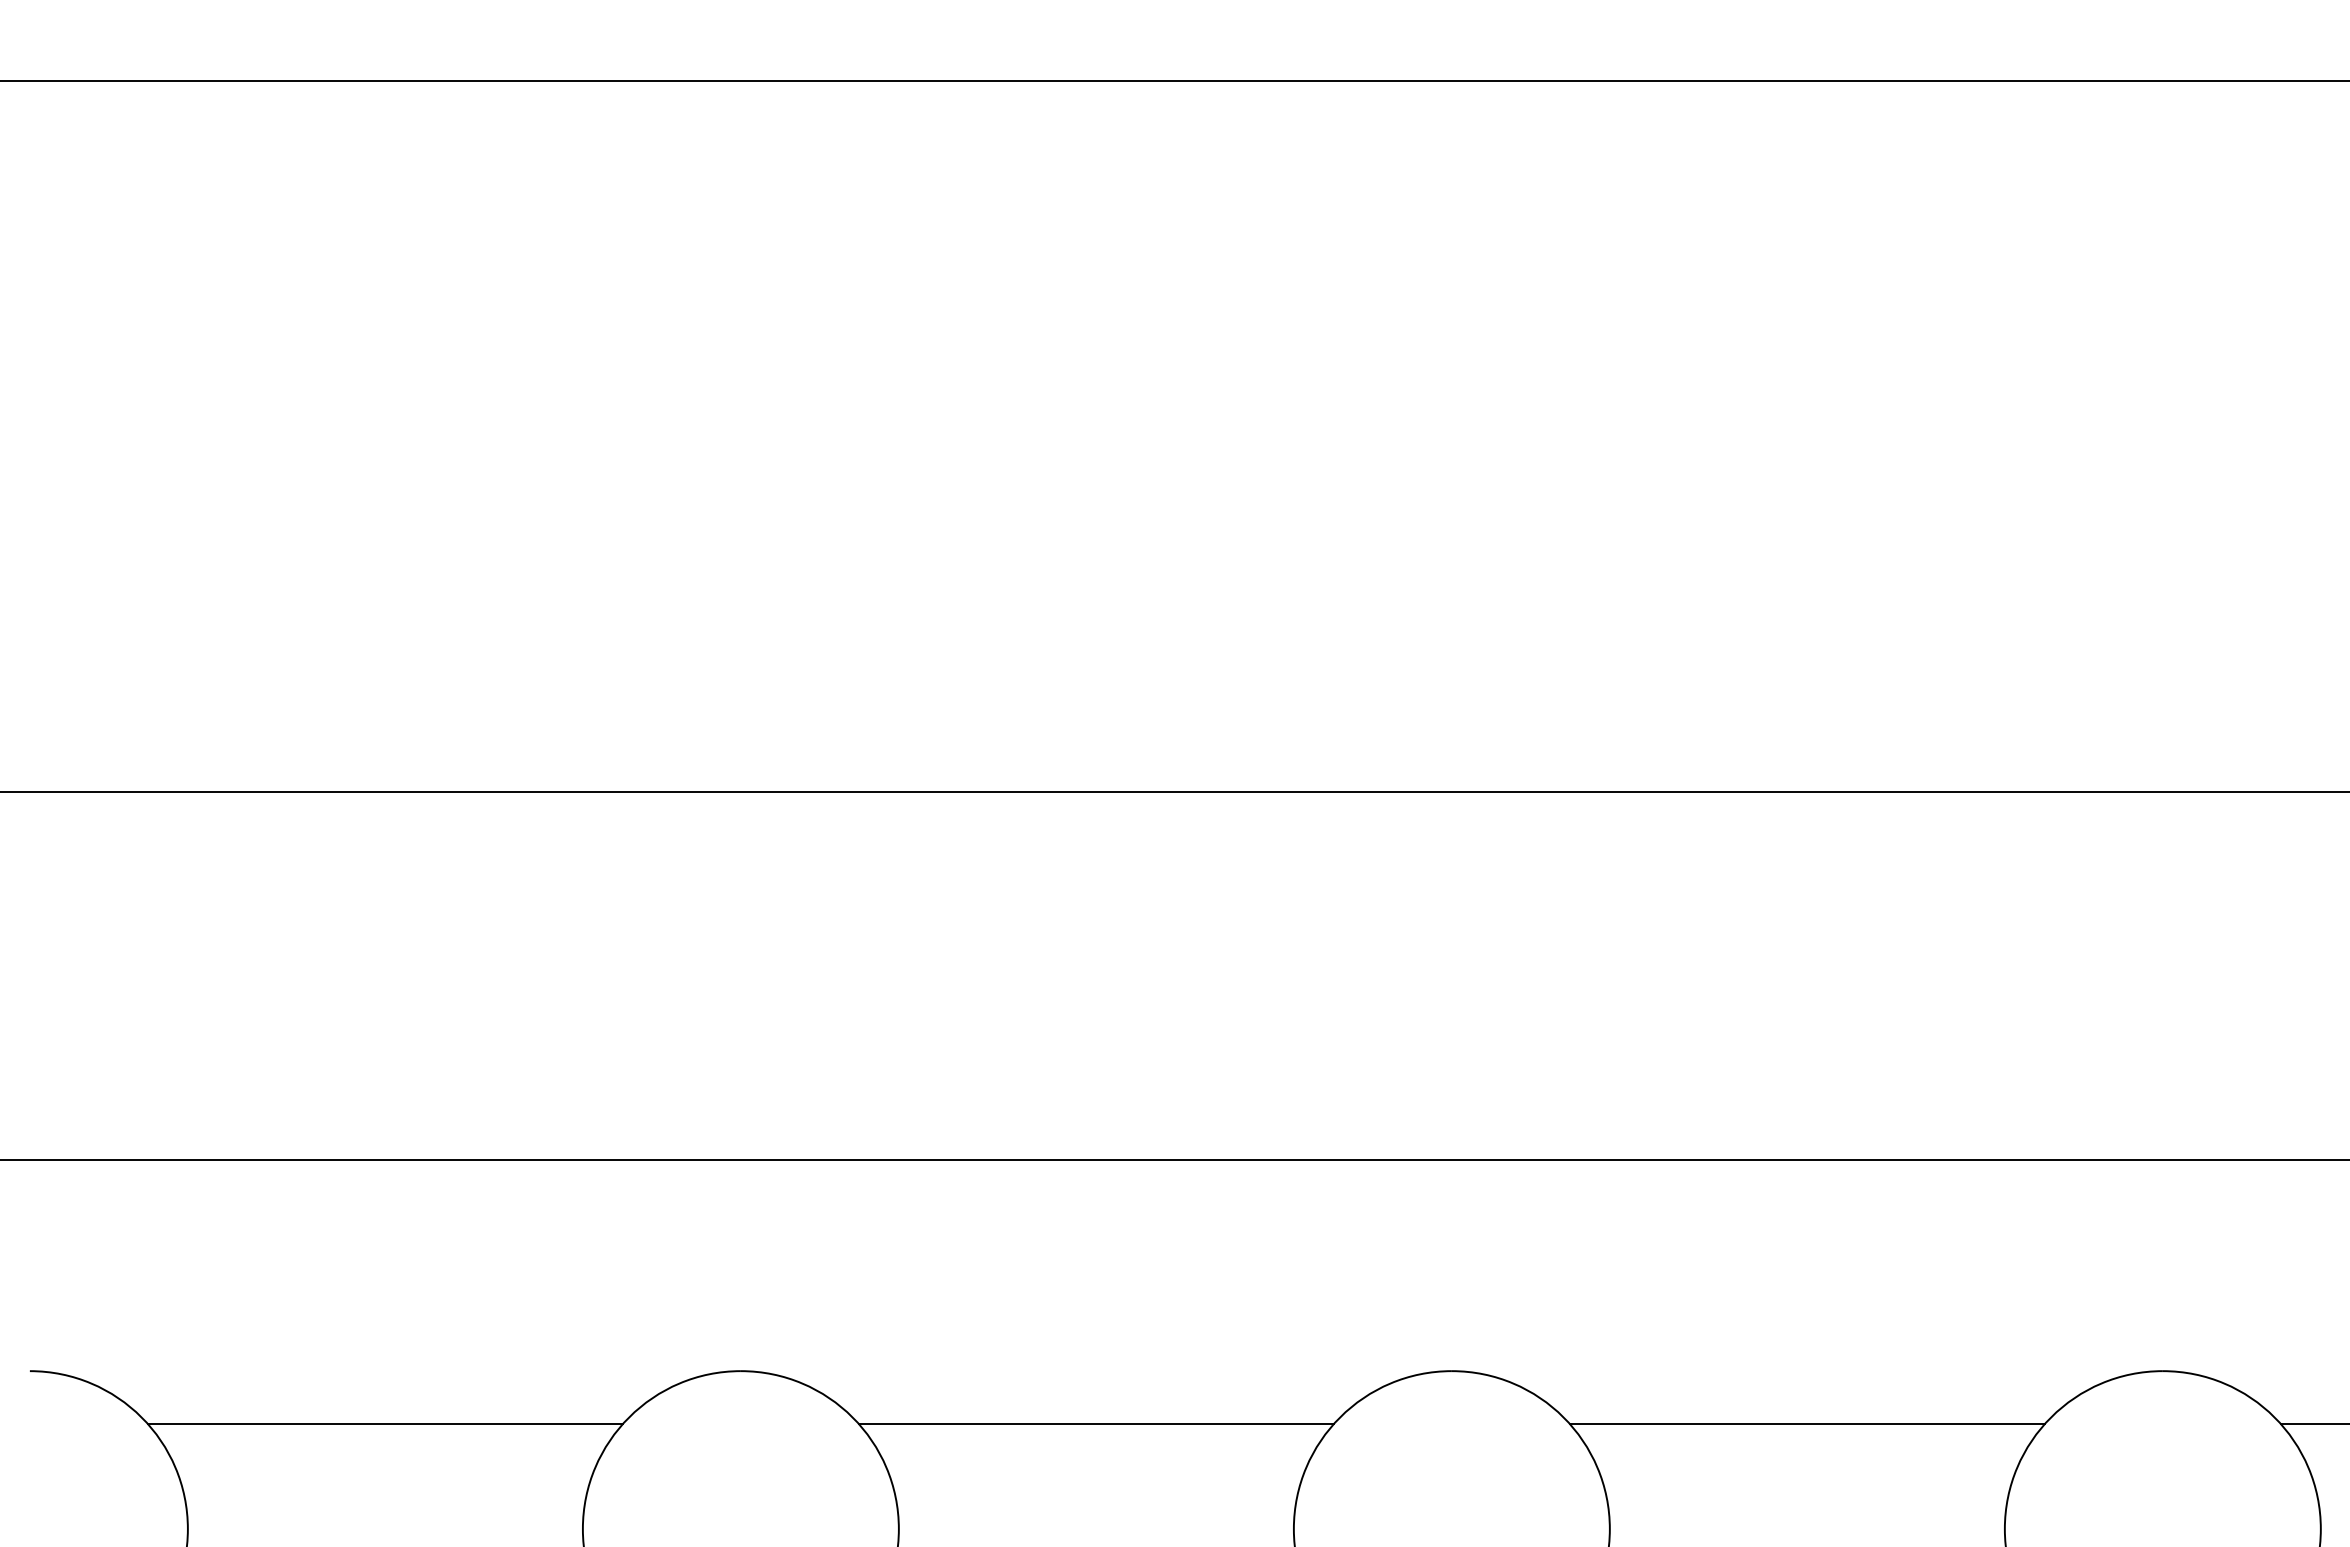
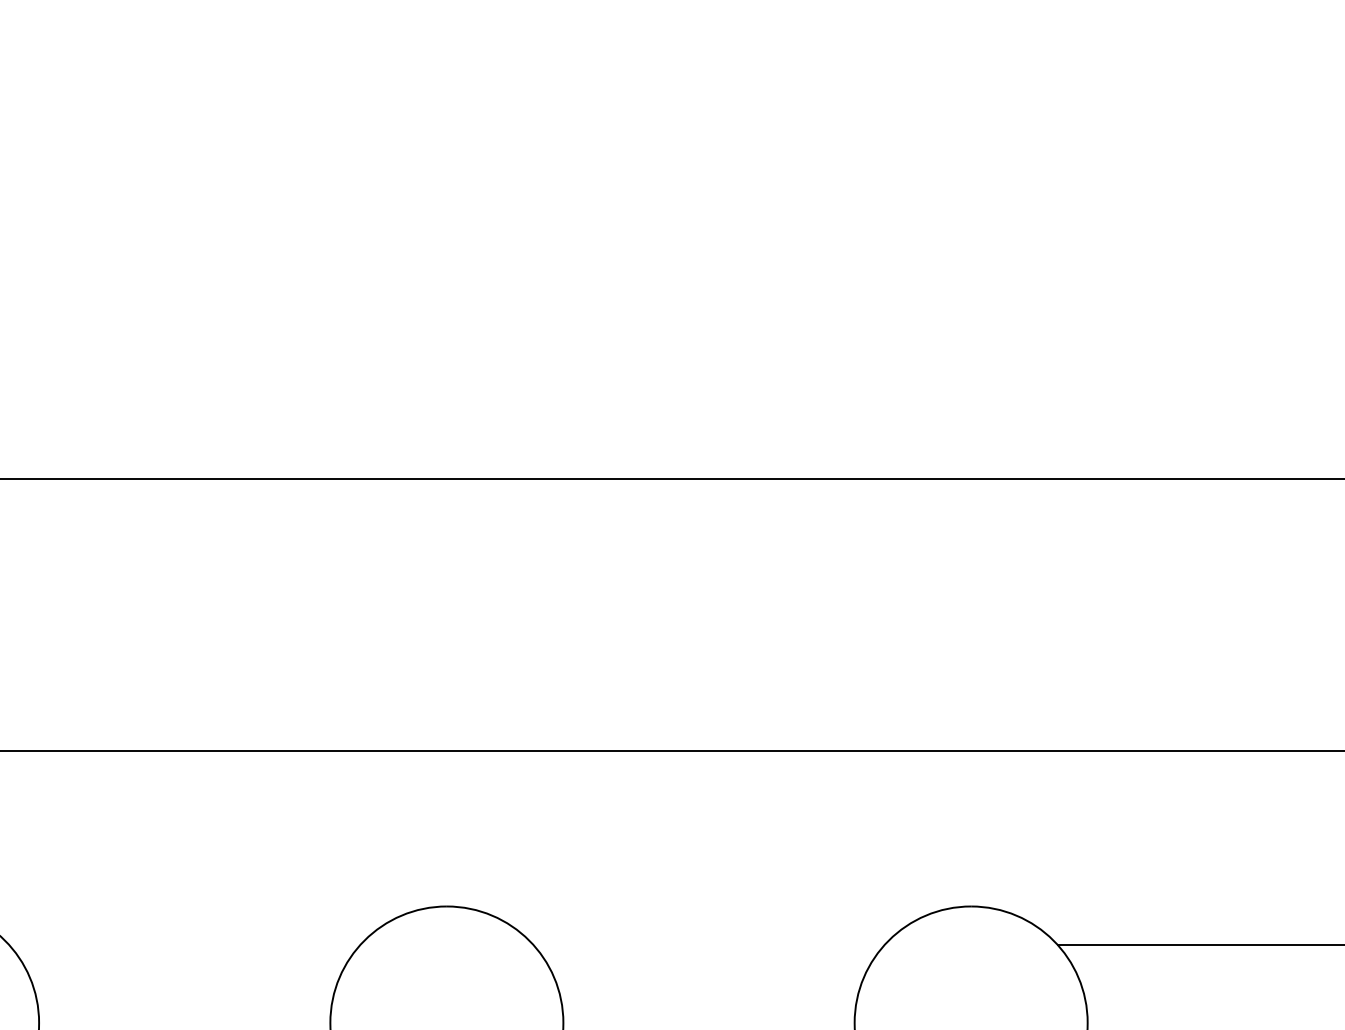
line: (385, 1423) -> (184, 945), removed
line: (1096, 1423) -> (709, 945), removed

